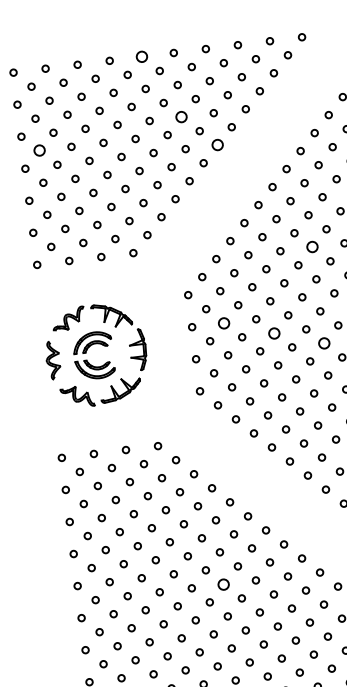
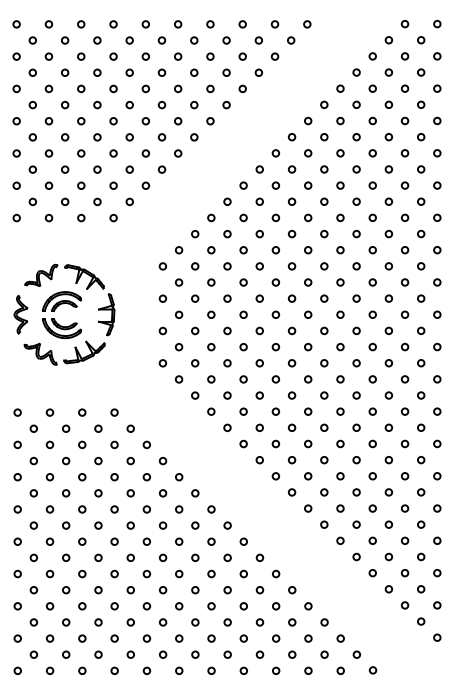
circle: (141, 57) -> (145, 24), size x0.62
circle: (182, 116) -> (178, 88), size x0.62
circle: (217, 145) -> (210, 121), size x0.62
circle: (39, 151) -> (32, 105), size x0.62
circle: (311, 247) -> (291, 234), size x0.62
circle: (224, 322) -> (195, 298), size x0.62
circle: (274, 332) -> (243, 314), size x0.62
circle: (323, 343) -> (291, 330), size x0.62
circle: (224, 583) -> (163, 557), size x0.62

